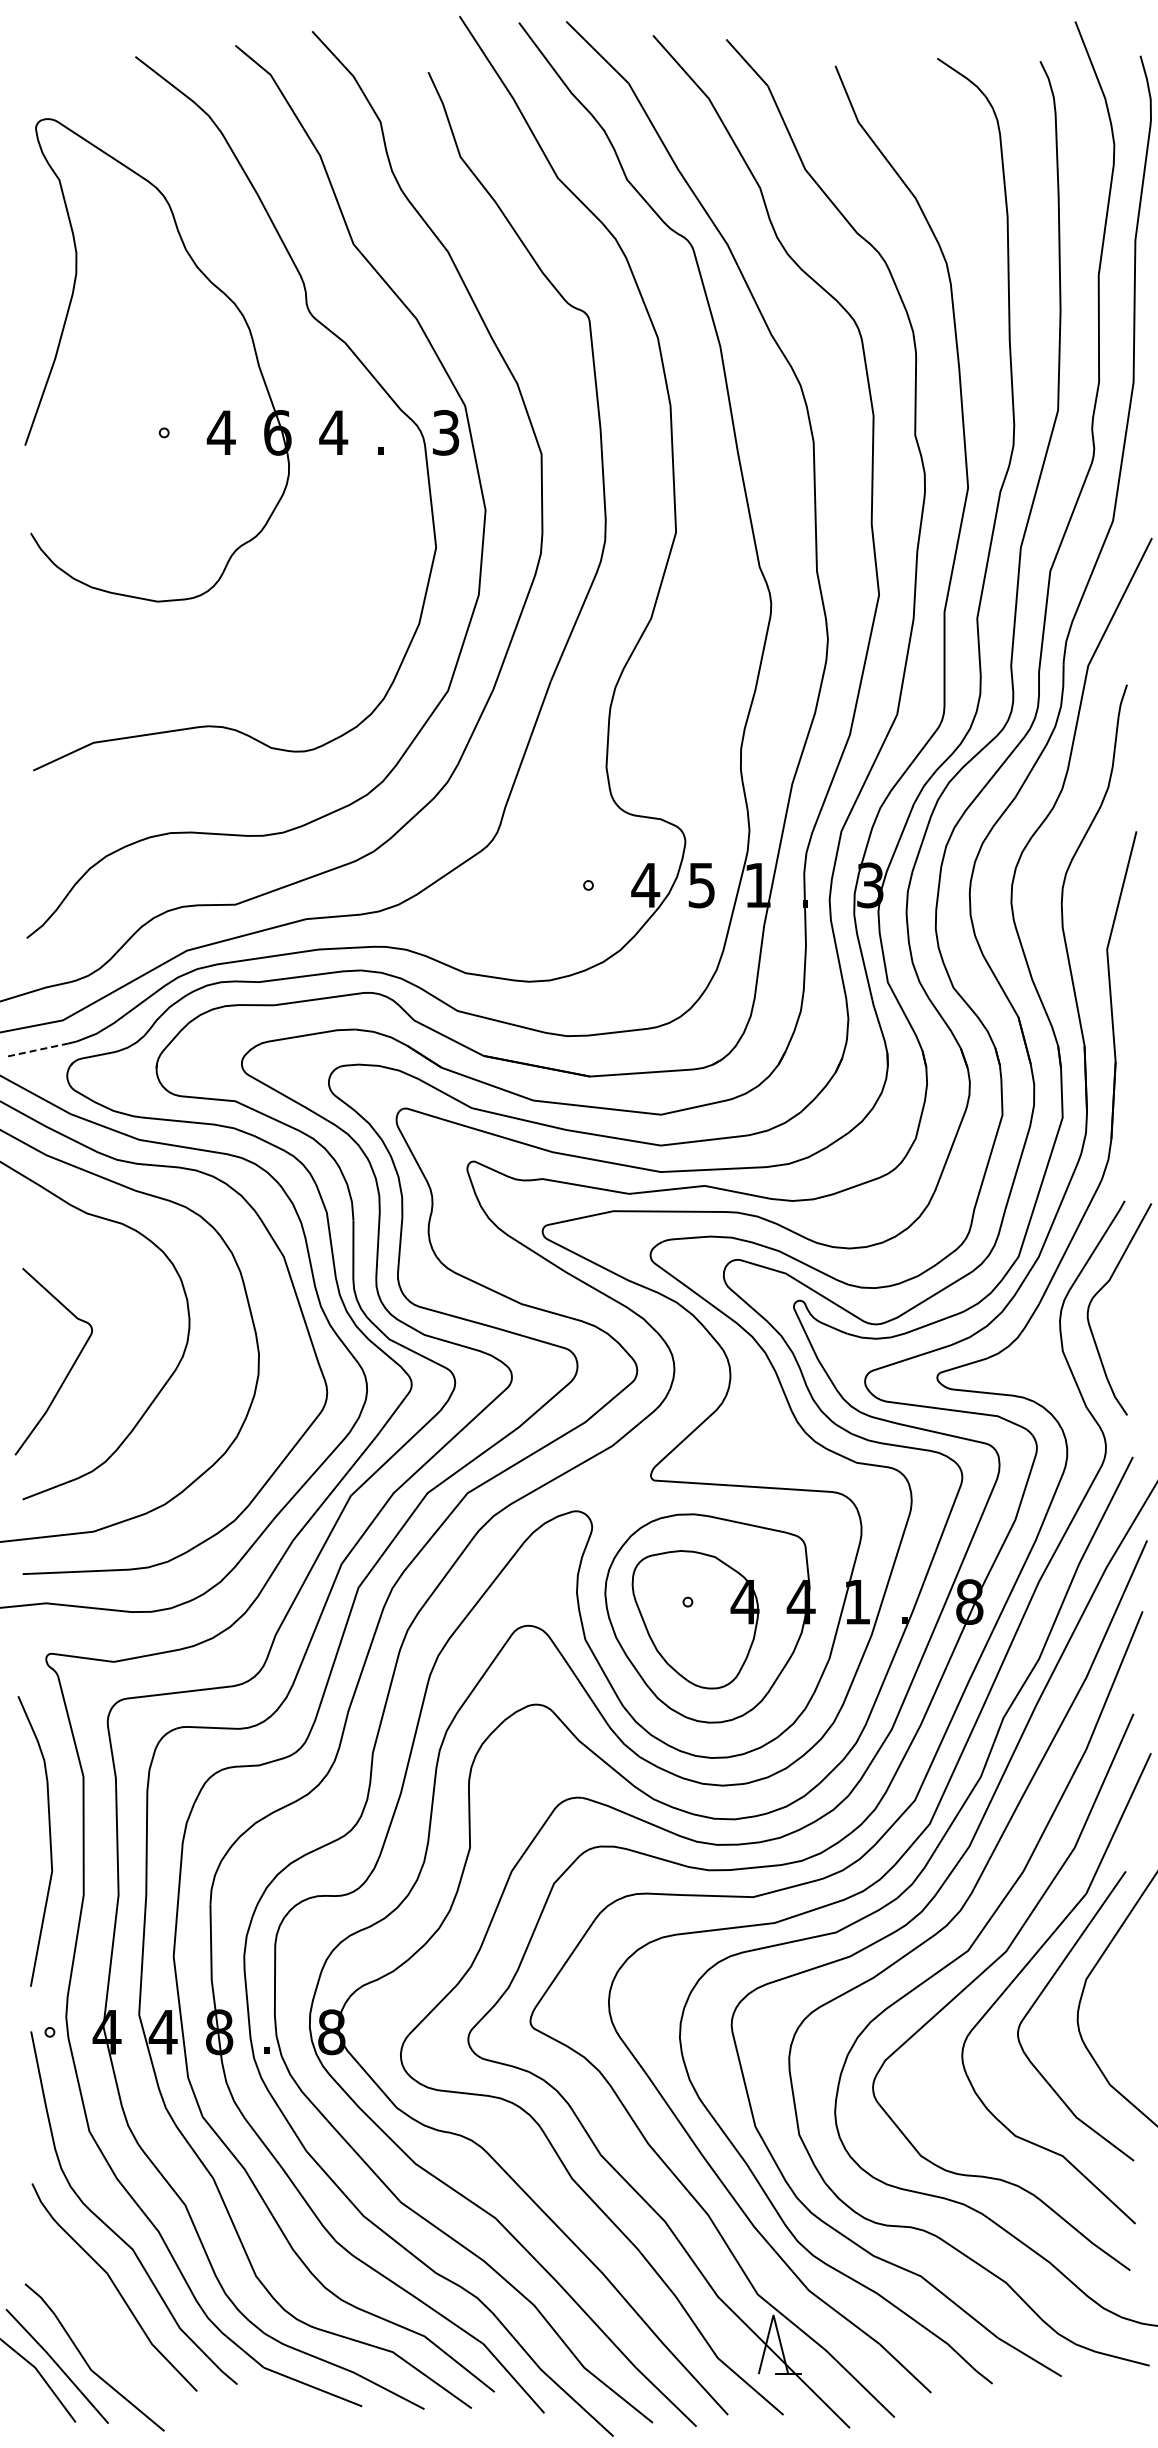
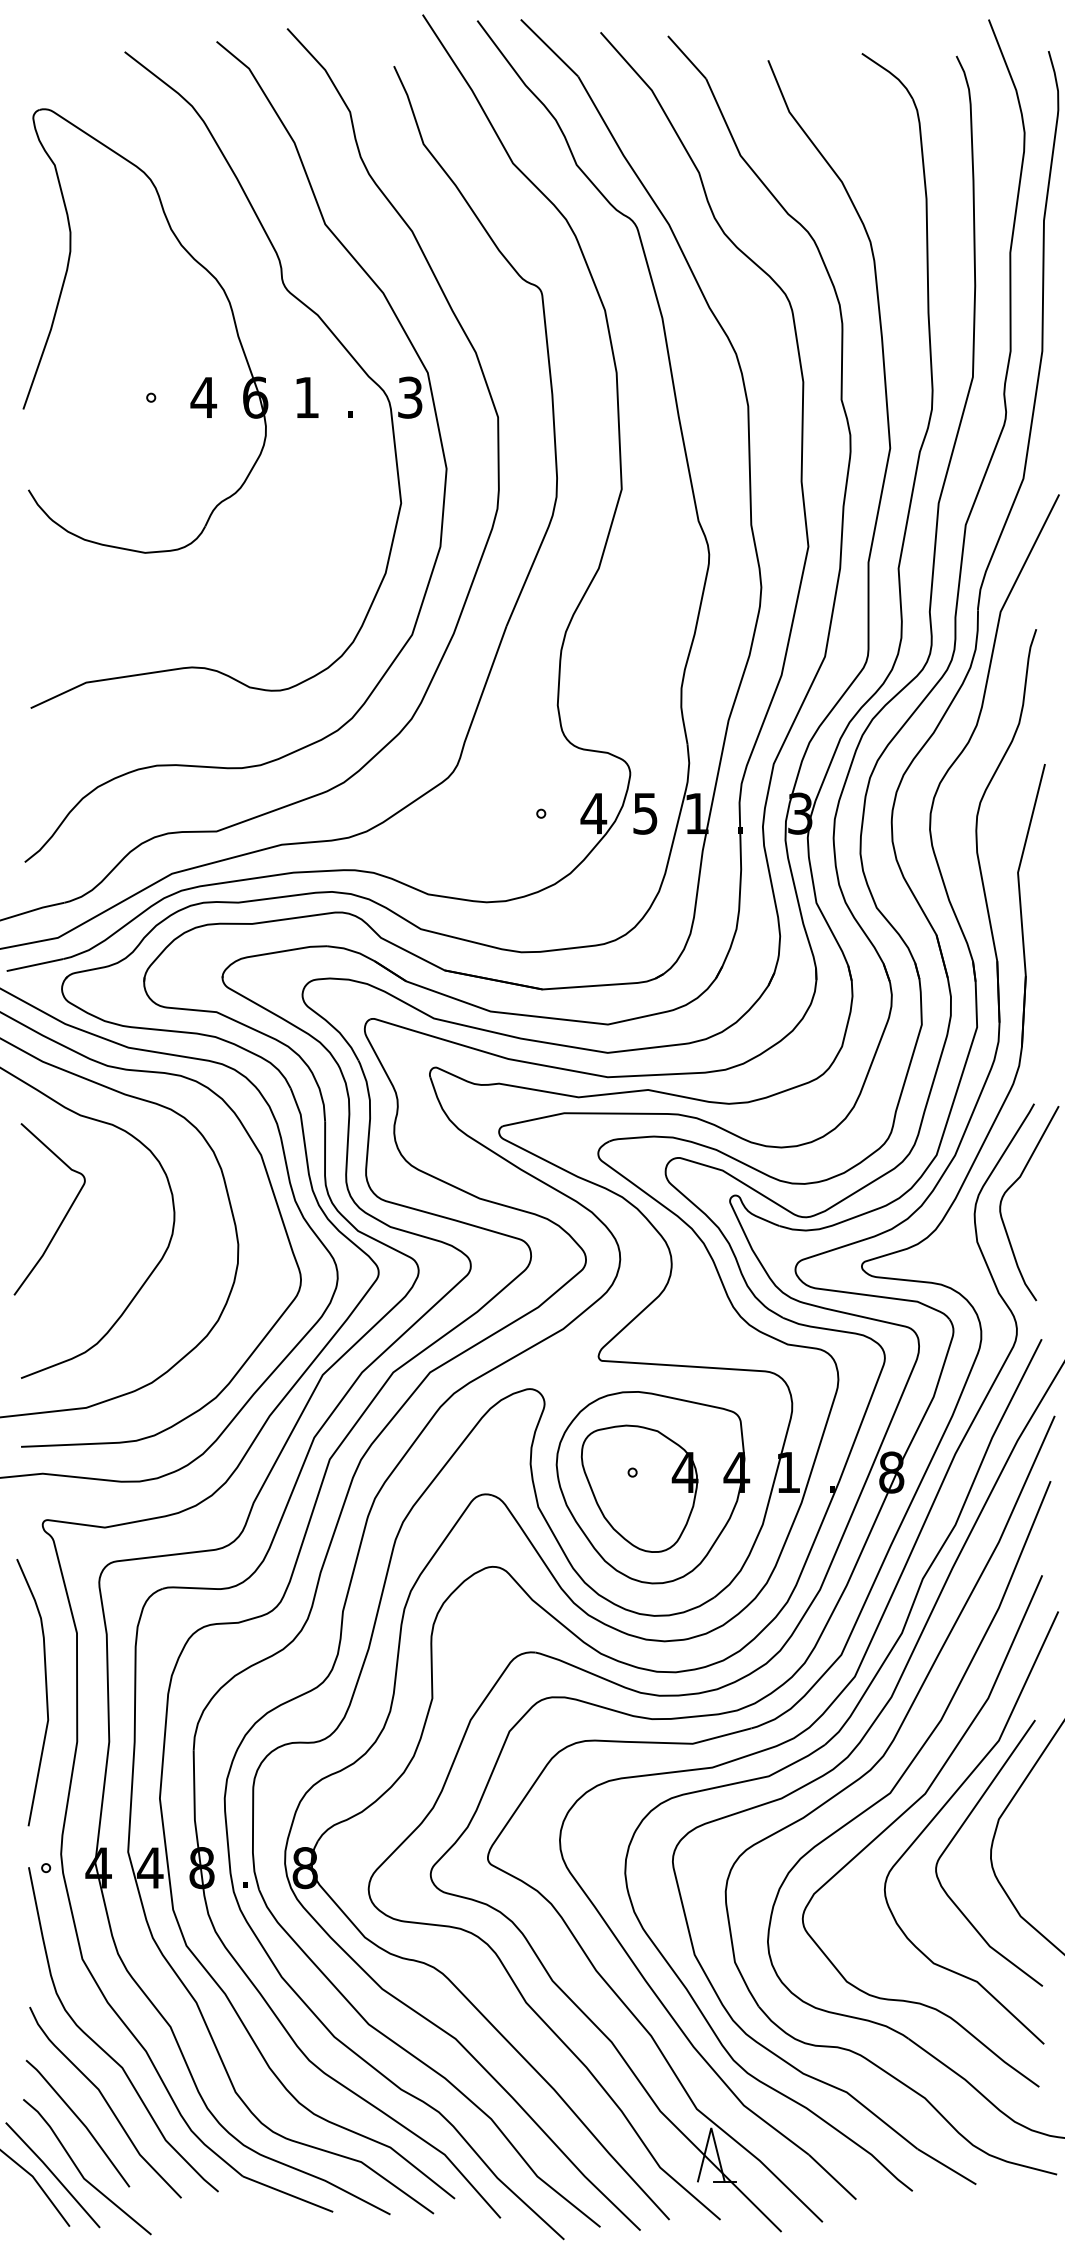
text: (333, 432) -> (306, 397), 4 -> 1
line: (37, 1050) -> (34, 965), dashed -> solid
curve: (69, 1369) -> (64, 1216), moved
line: (86, 2307) -> (79, 2121), added

